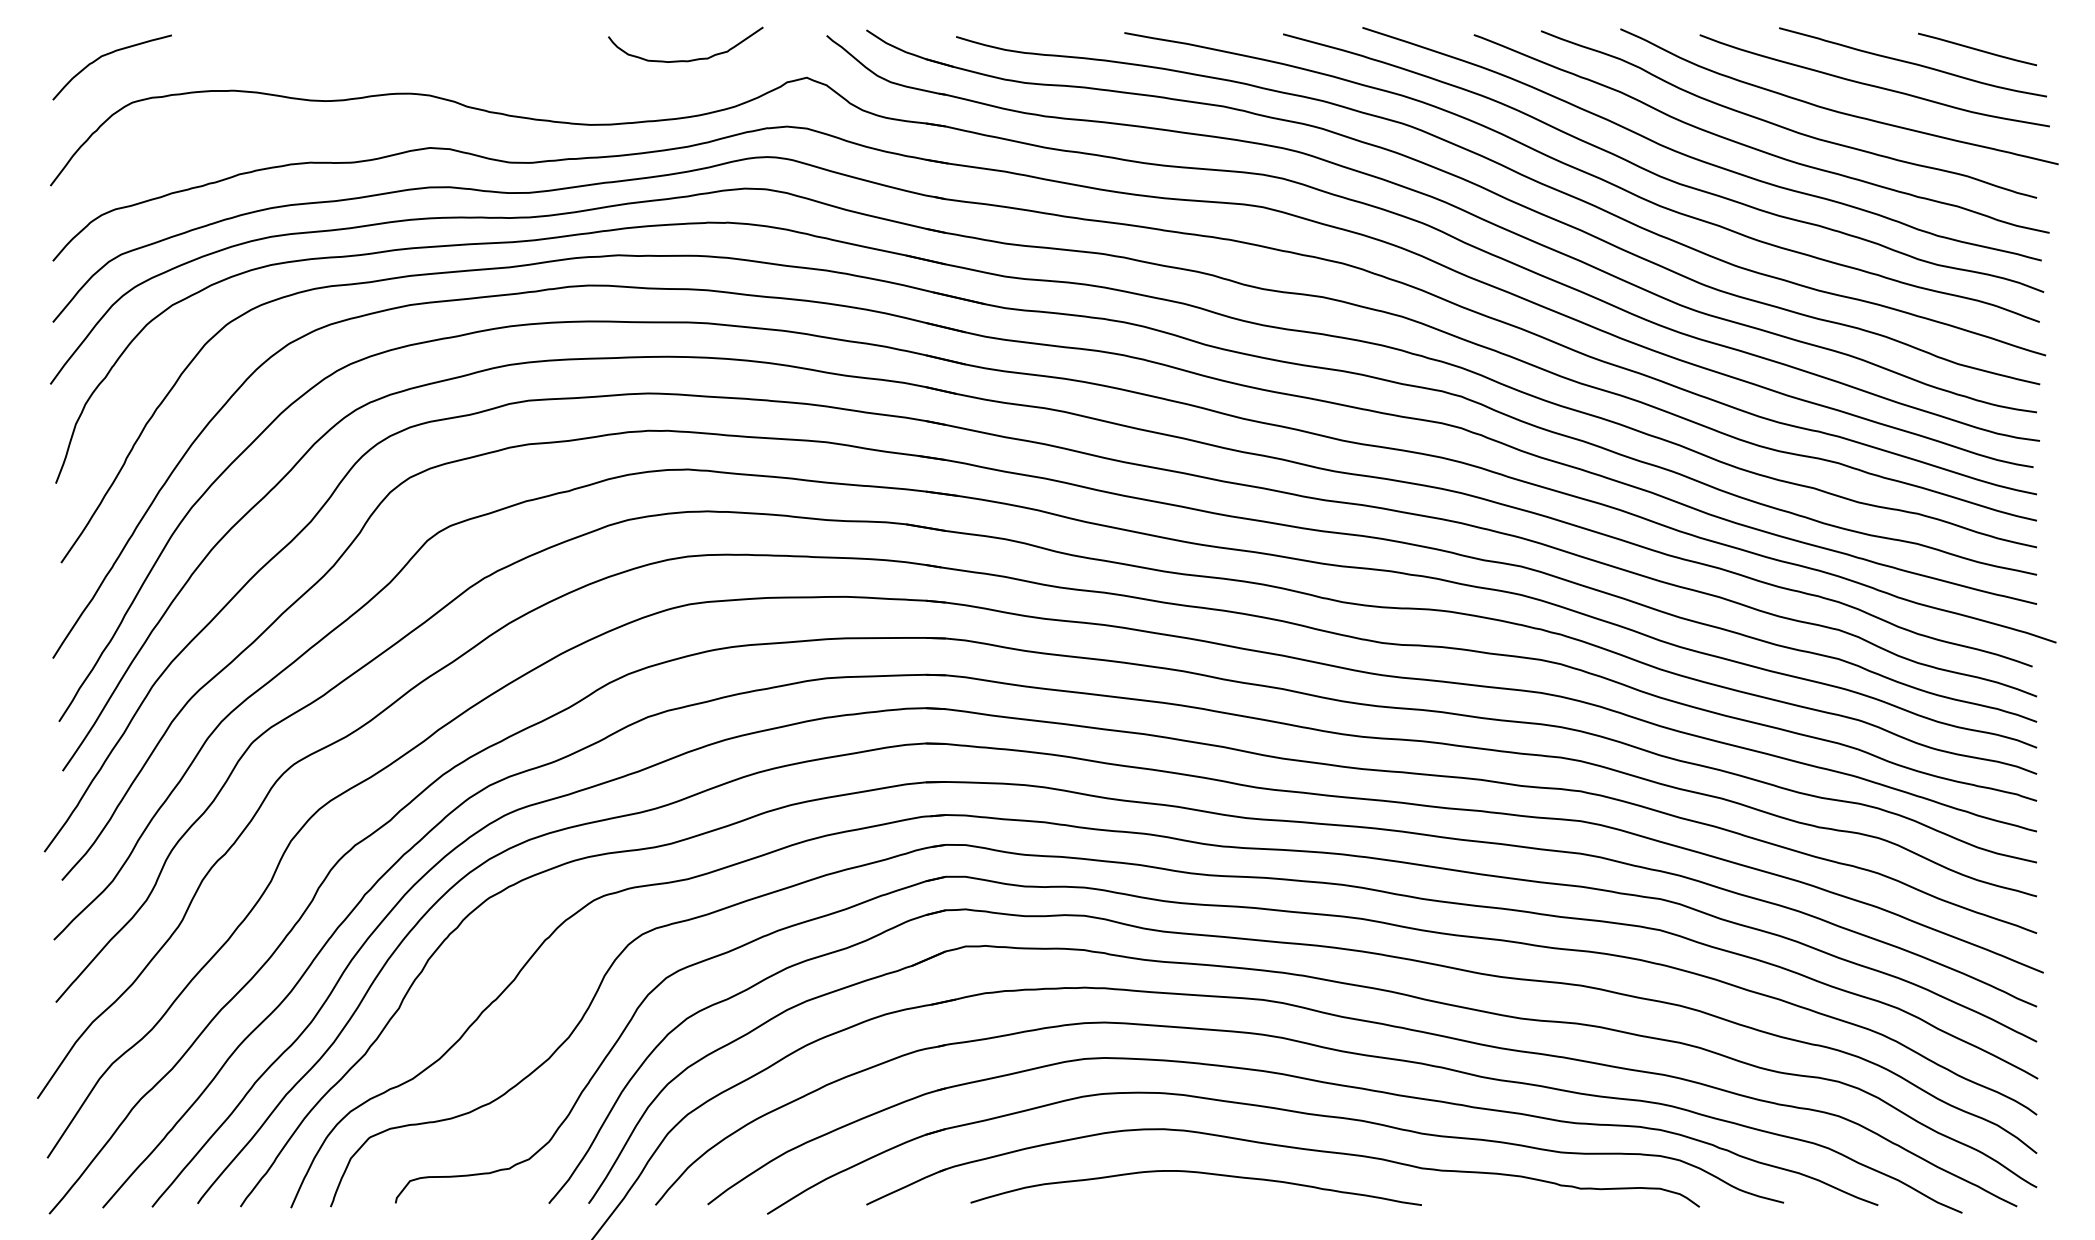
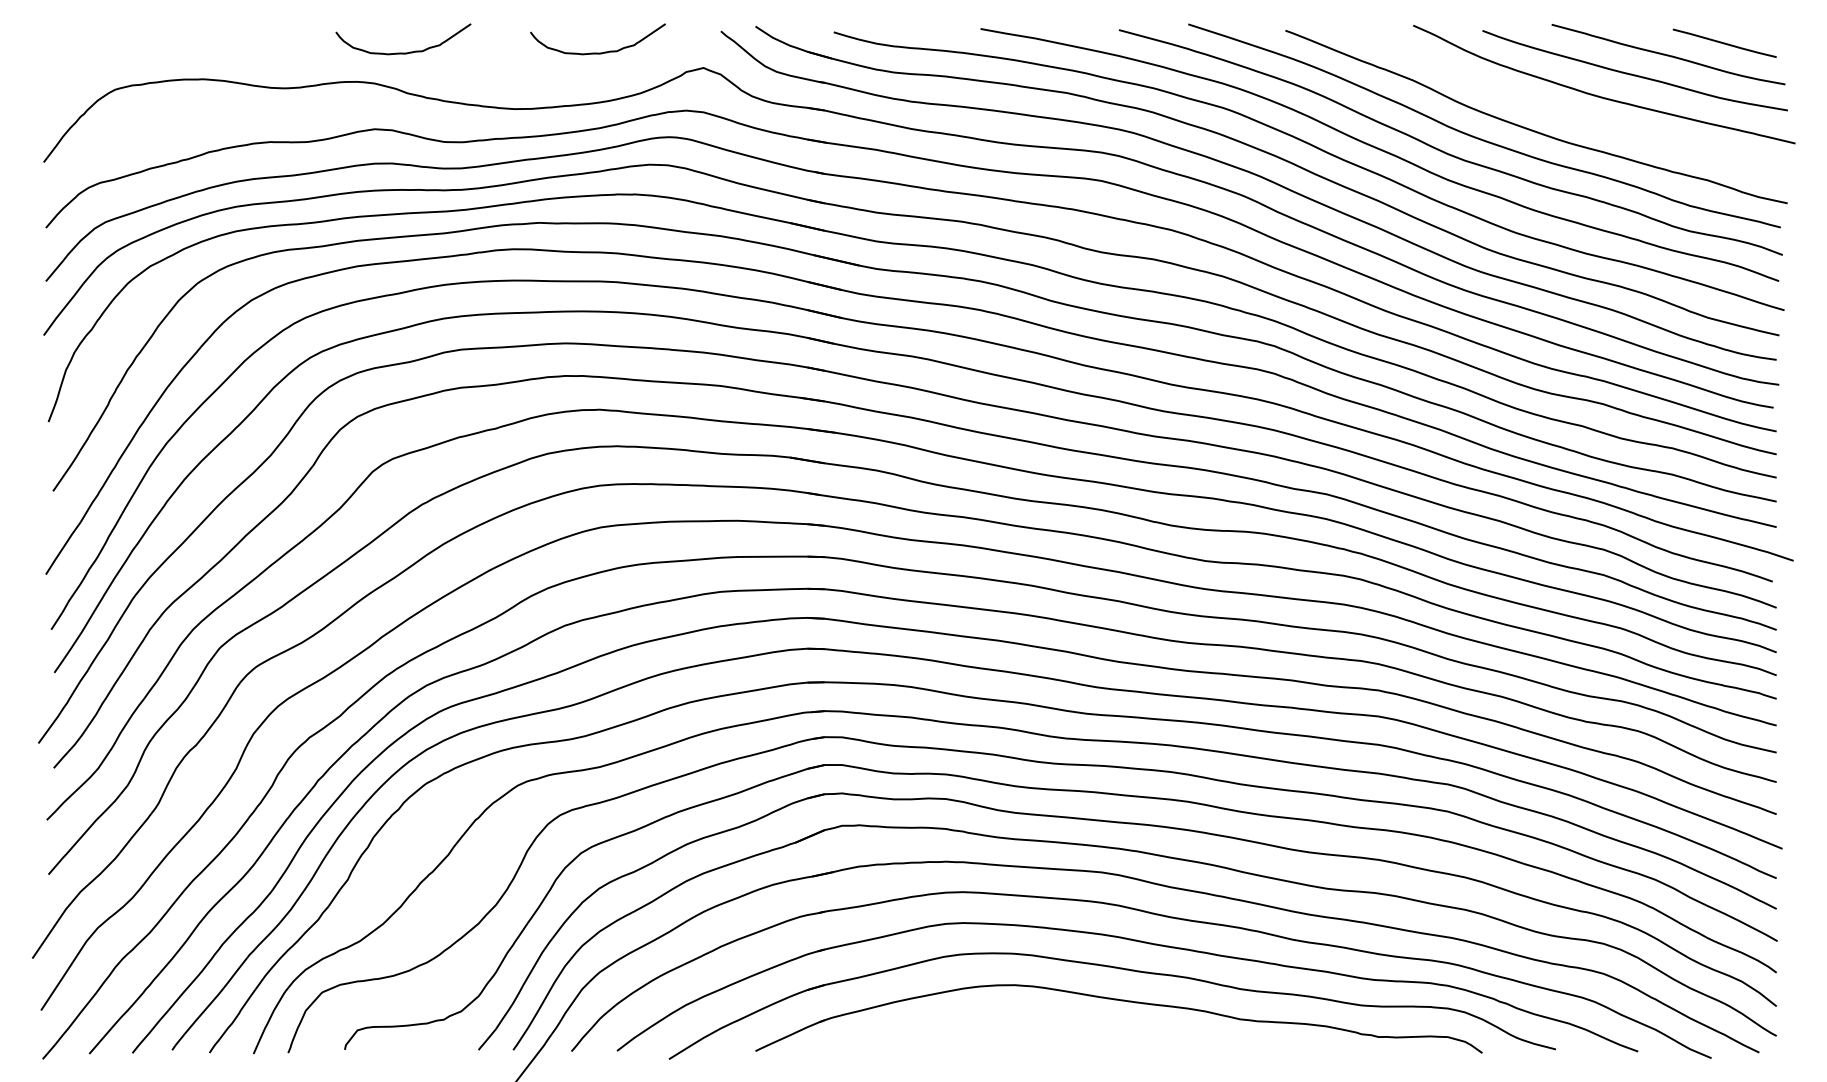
curve: (107, 55) -> (93, 48), removed
curve: (467, 59) -> (407, 52), added
curve: (1783, 126) -> (1555, 110), removed
curve: (1196, 1173) -> (1043, 1023), removed

